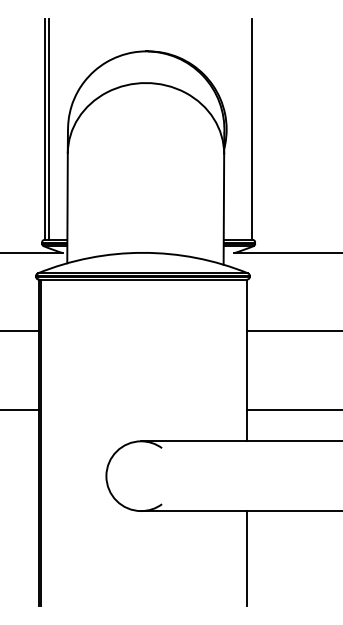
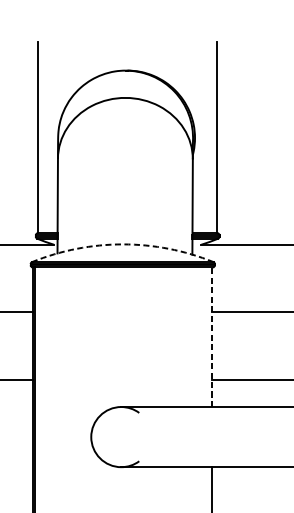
line: (48, 128) -> (41, 137), removed
arc: (142, 252) -> (122, 244), solid -> dashed
line: (246, 360) -> (212, 337), solid -> dashed

